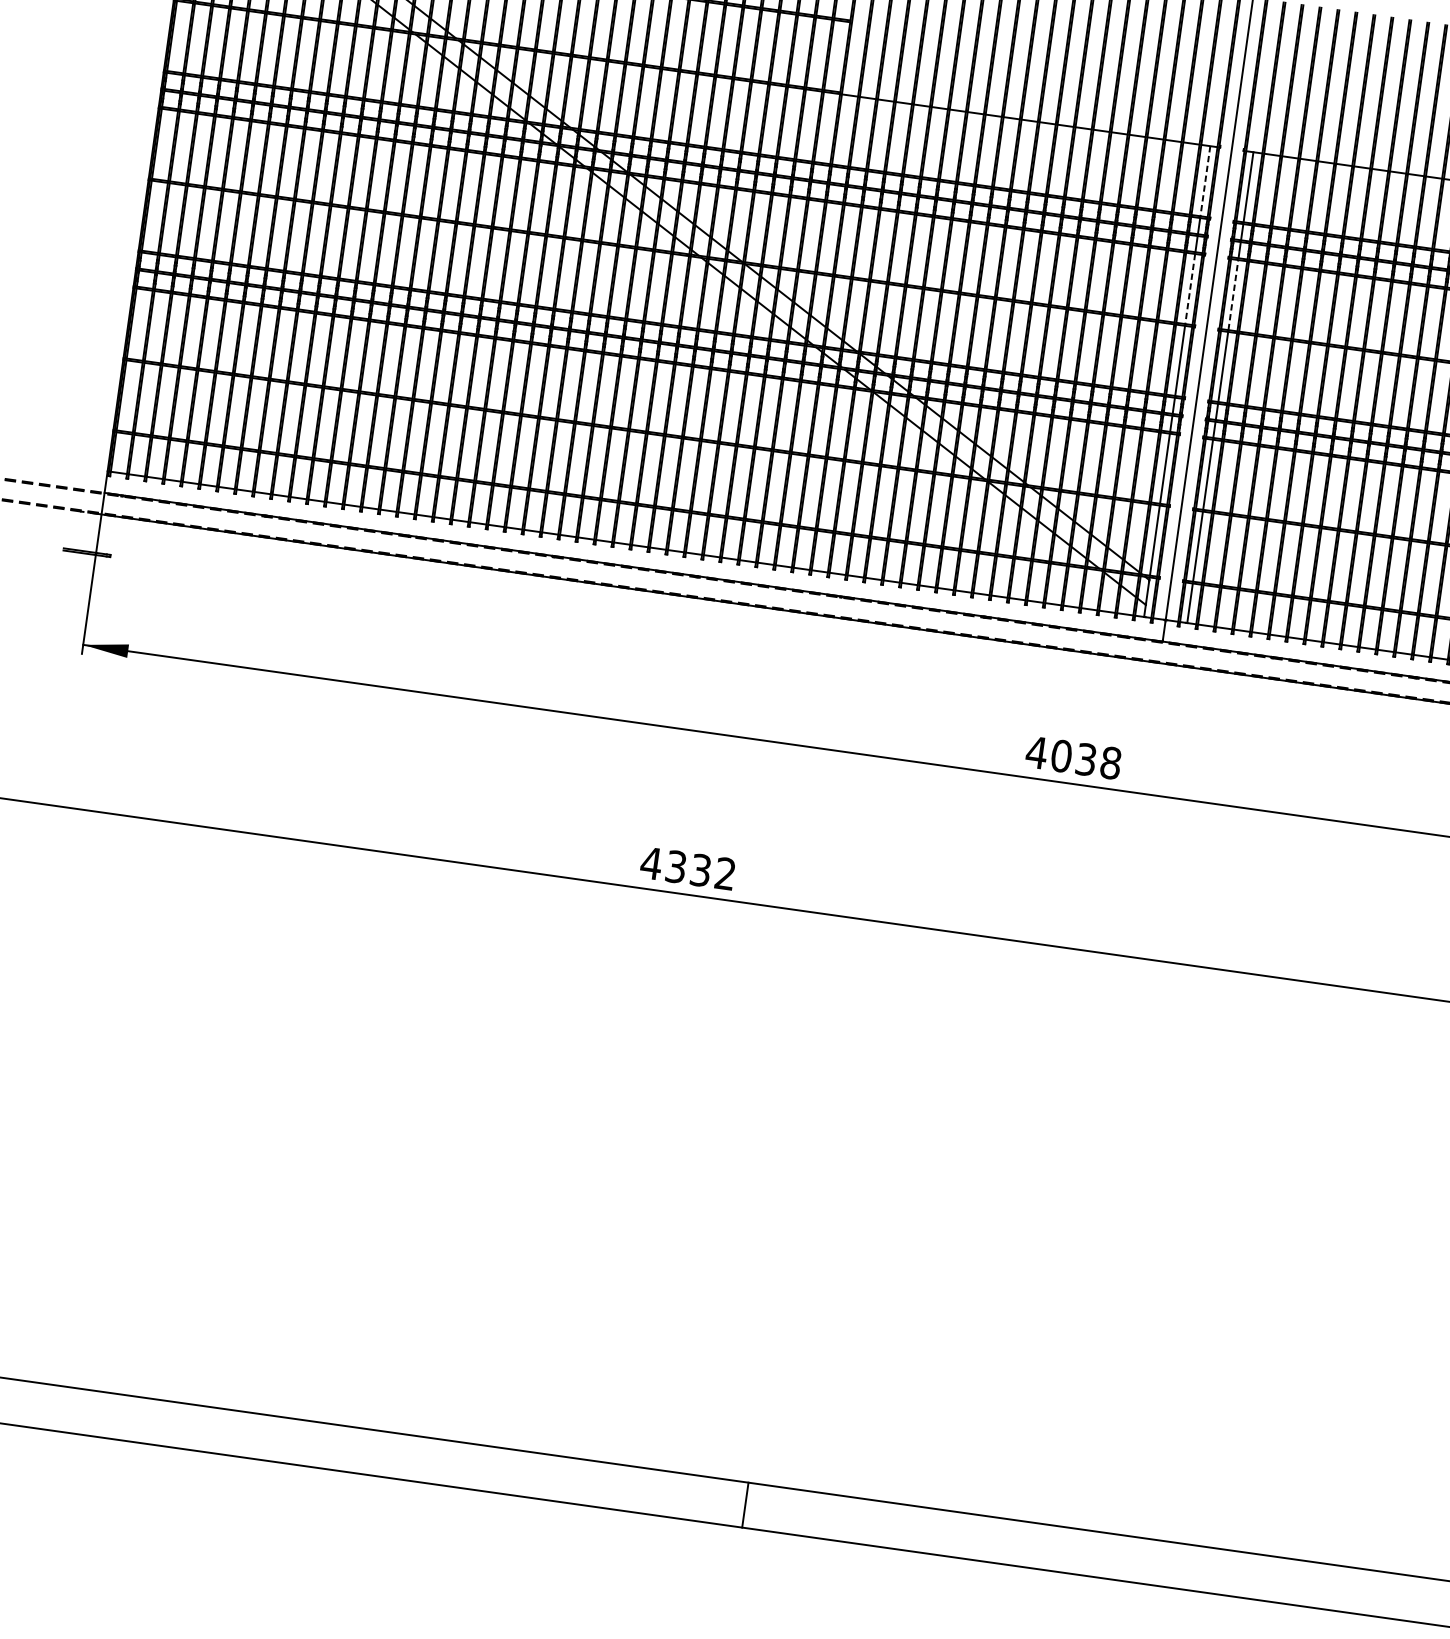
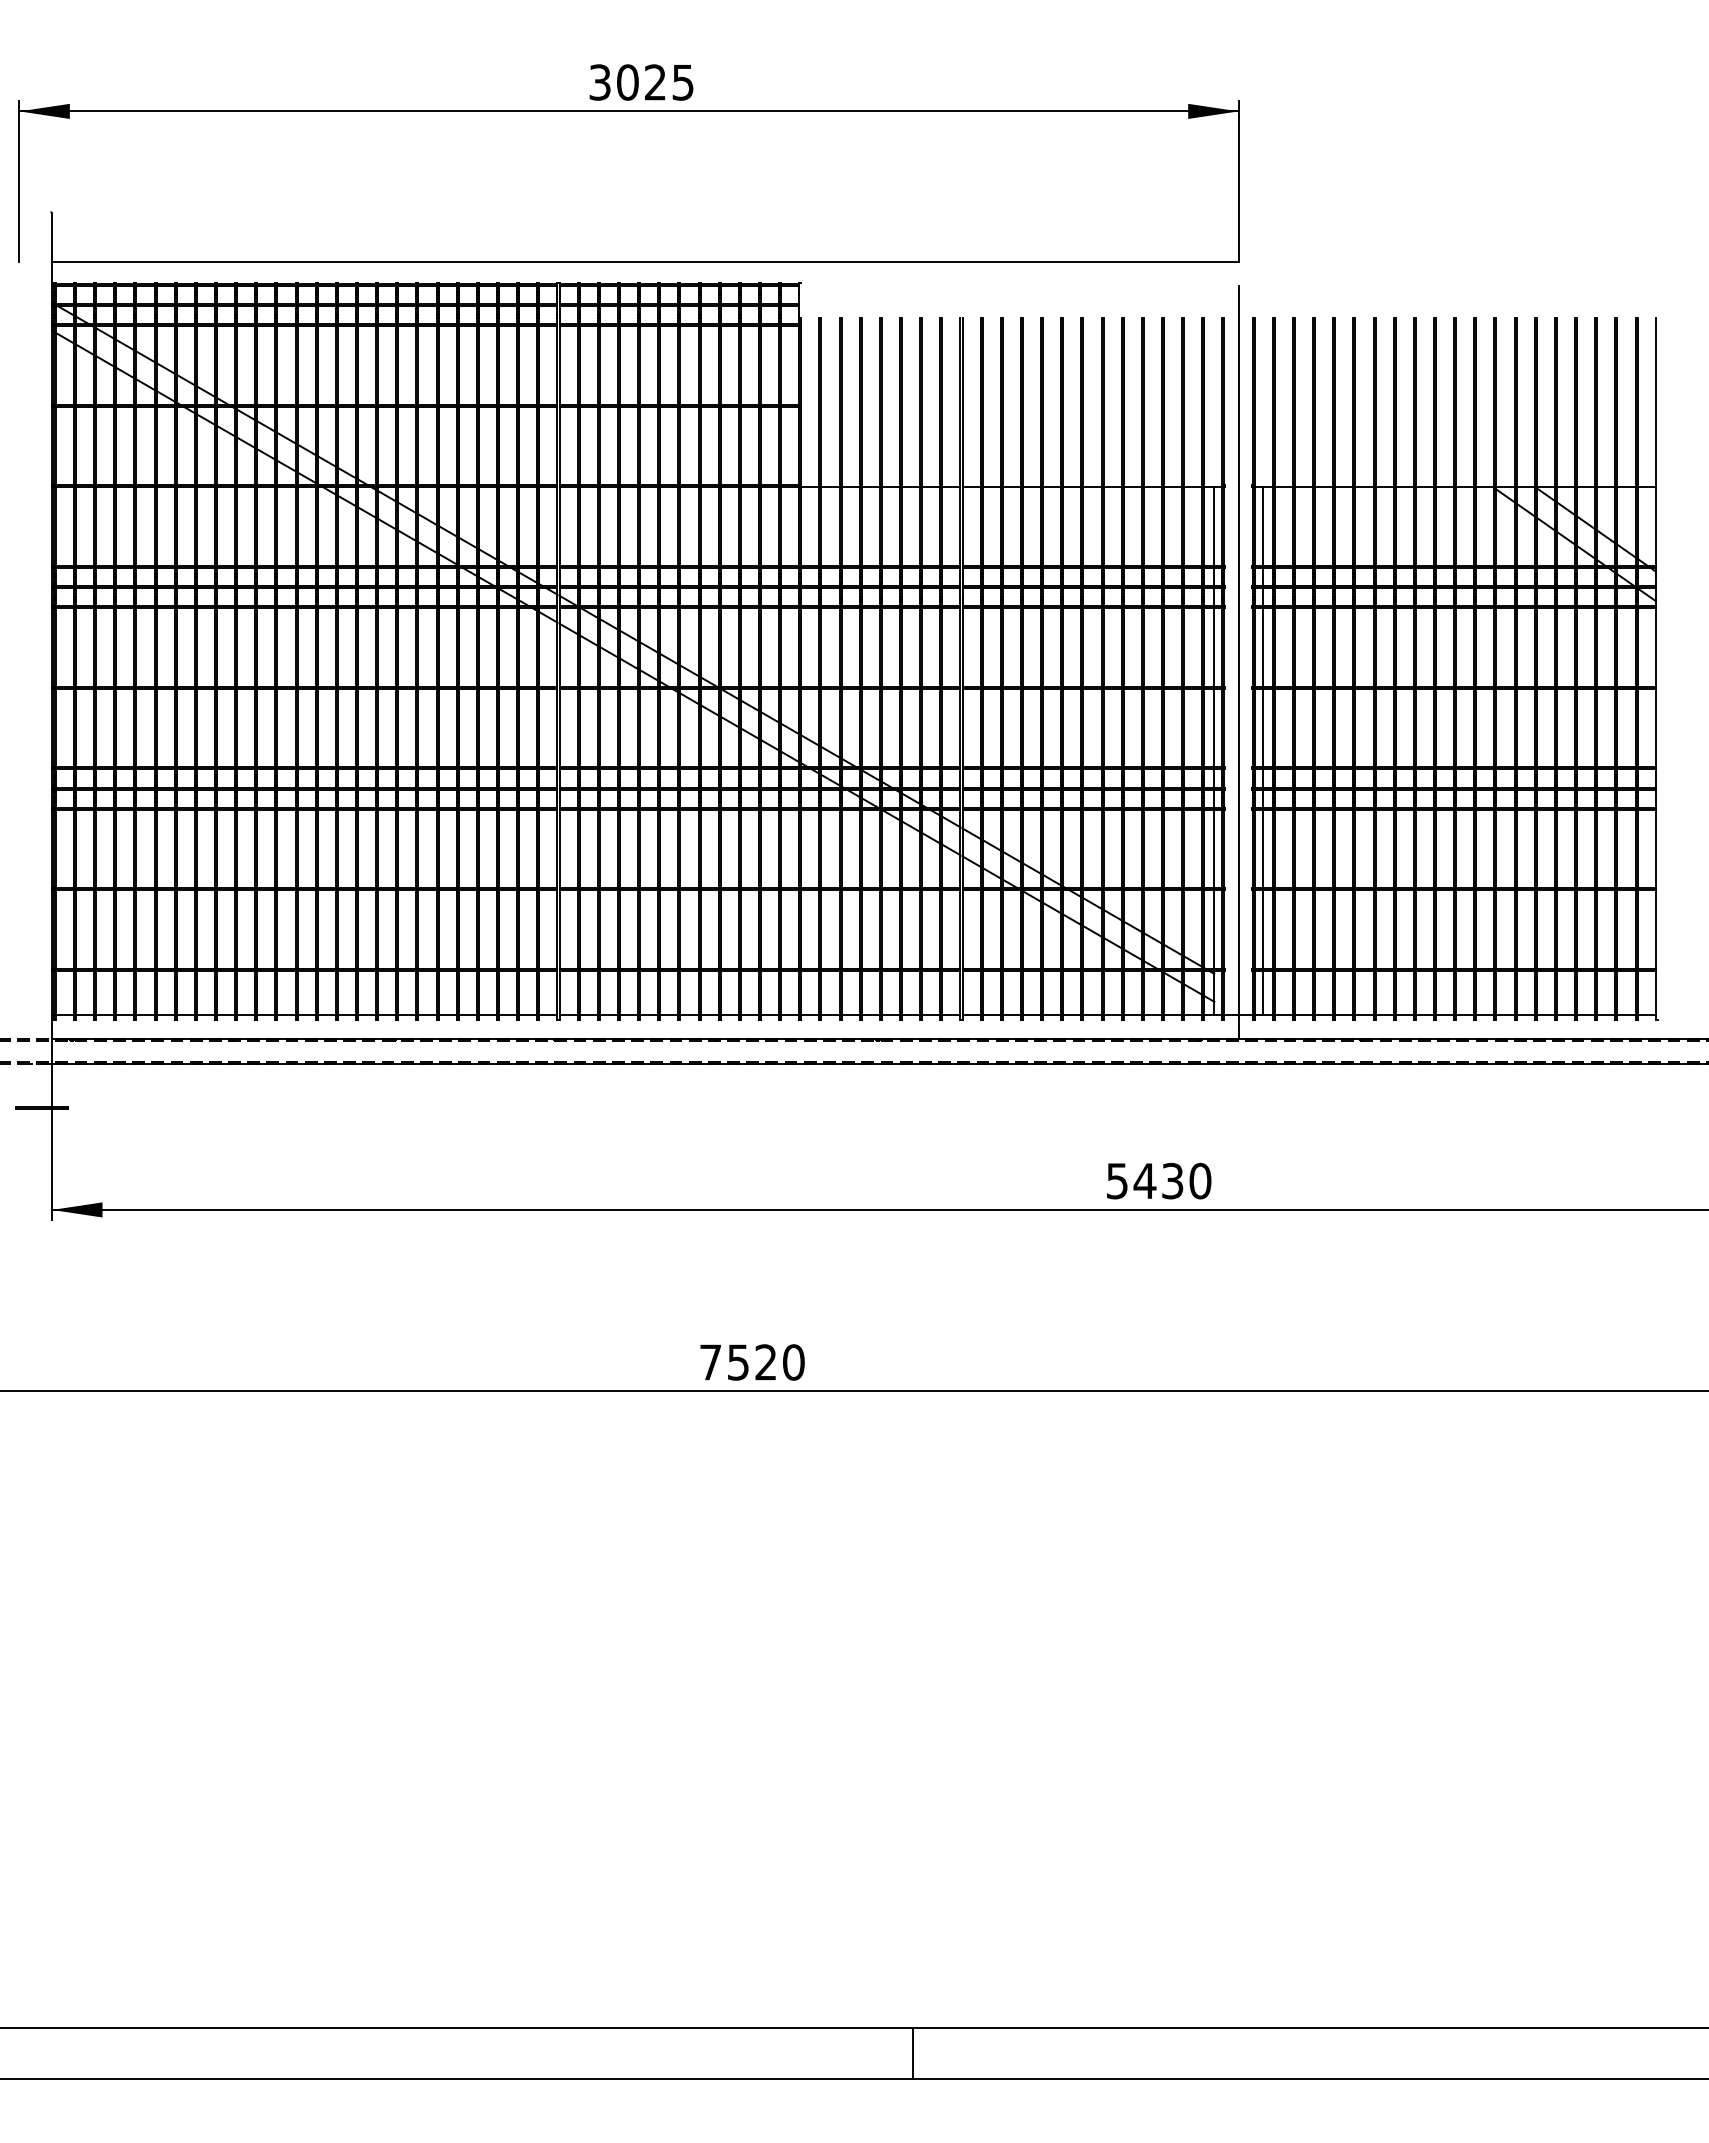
line: (1205, 181) -> (1214, 527), dashed -> solid
line: (1190, 289) -> (1214, 648), dashed -> solid
line: (1233, 294) -> (1262, 647), dashed -> solid
text: (1073, 757) -> (1158, 1180), 4038 -> 5430
text: (687, 868) -> (751, 1362), 4332 -> 7520

